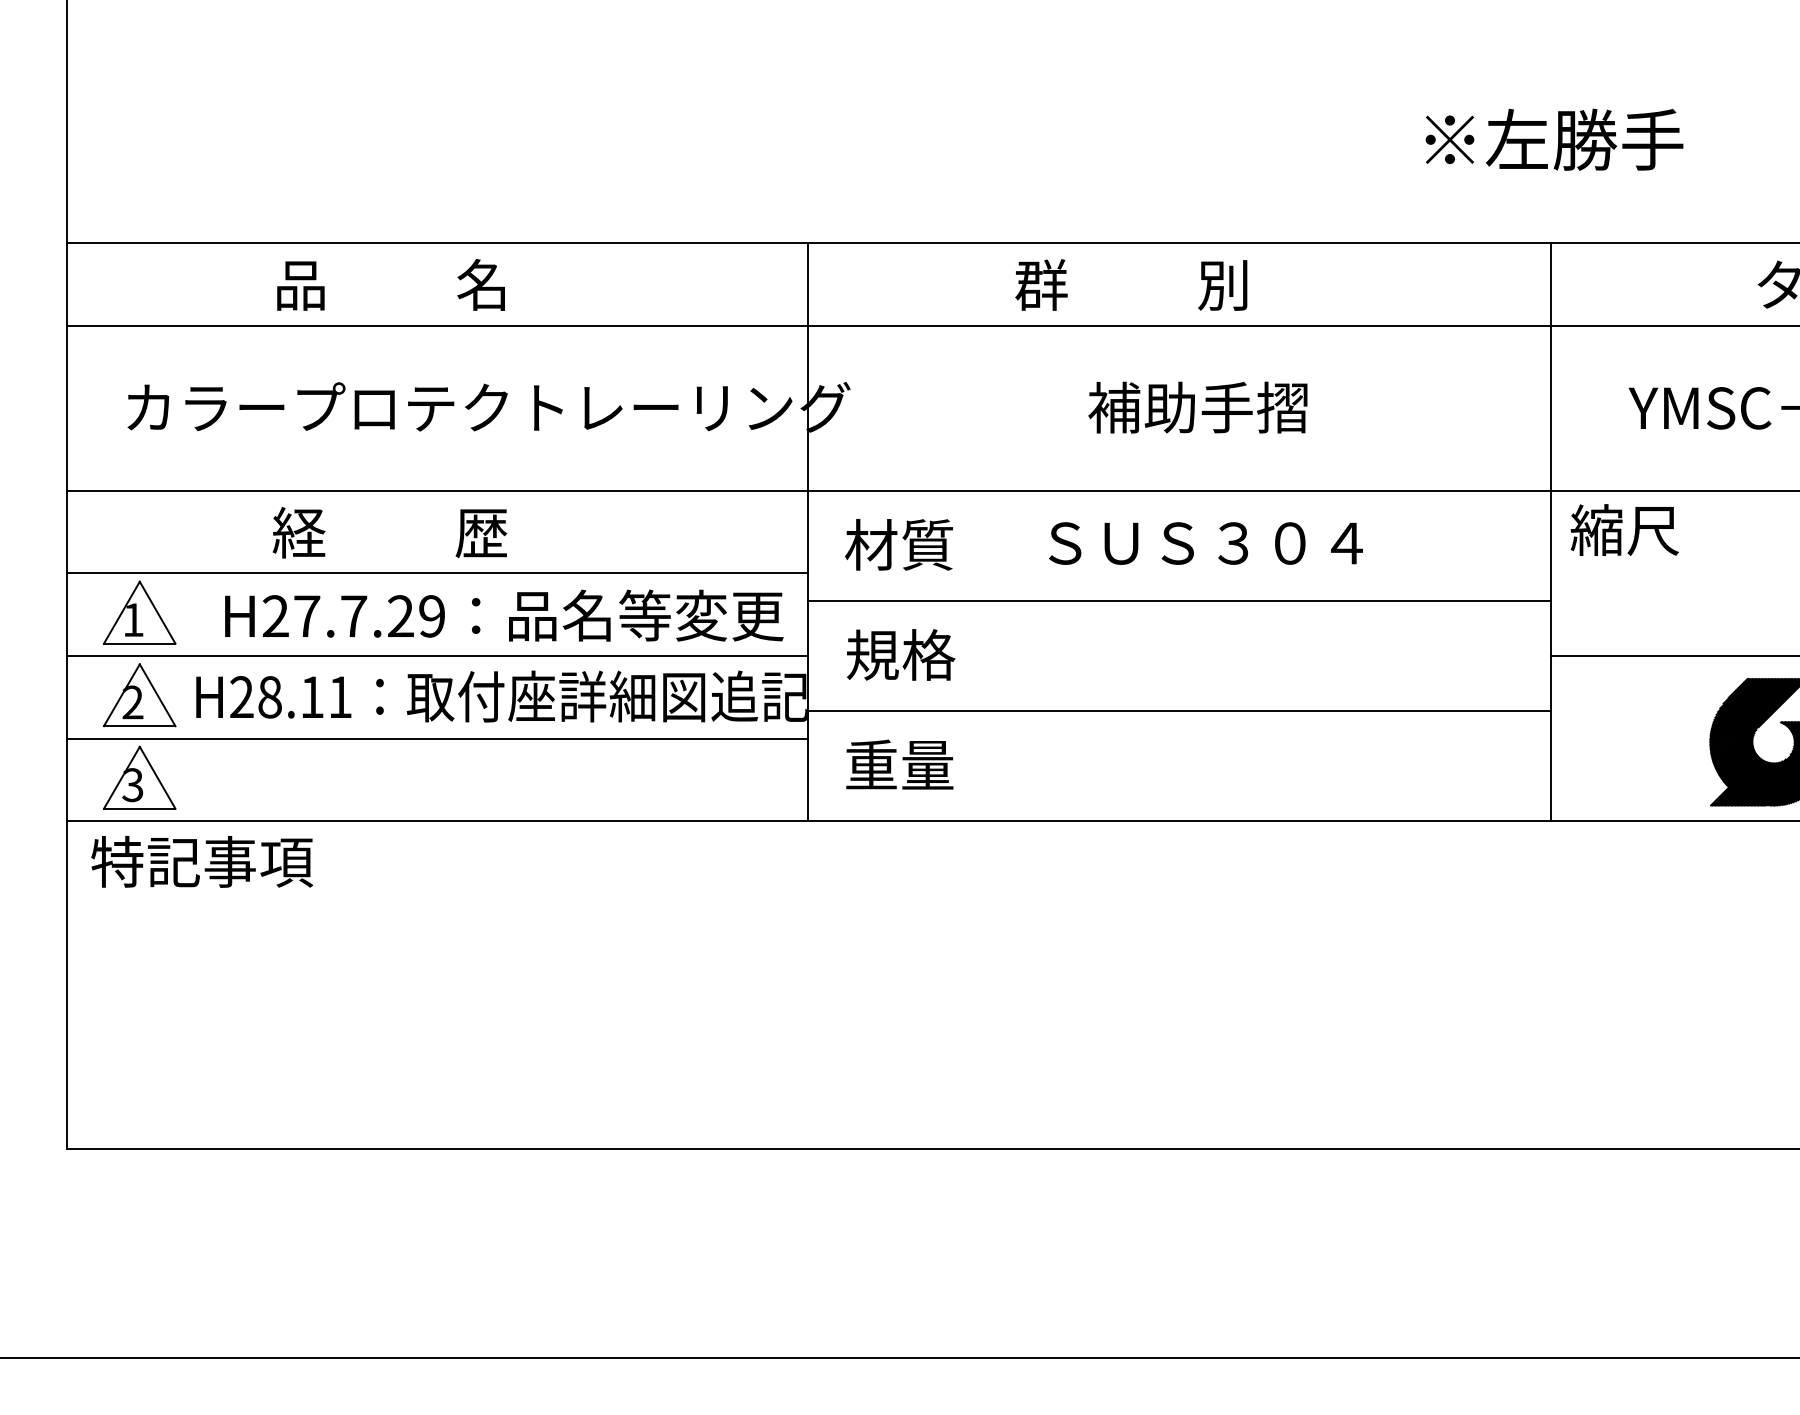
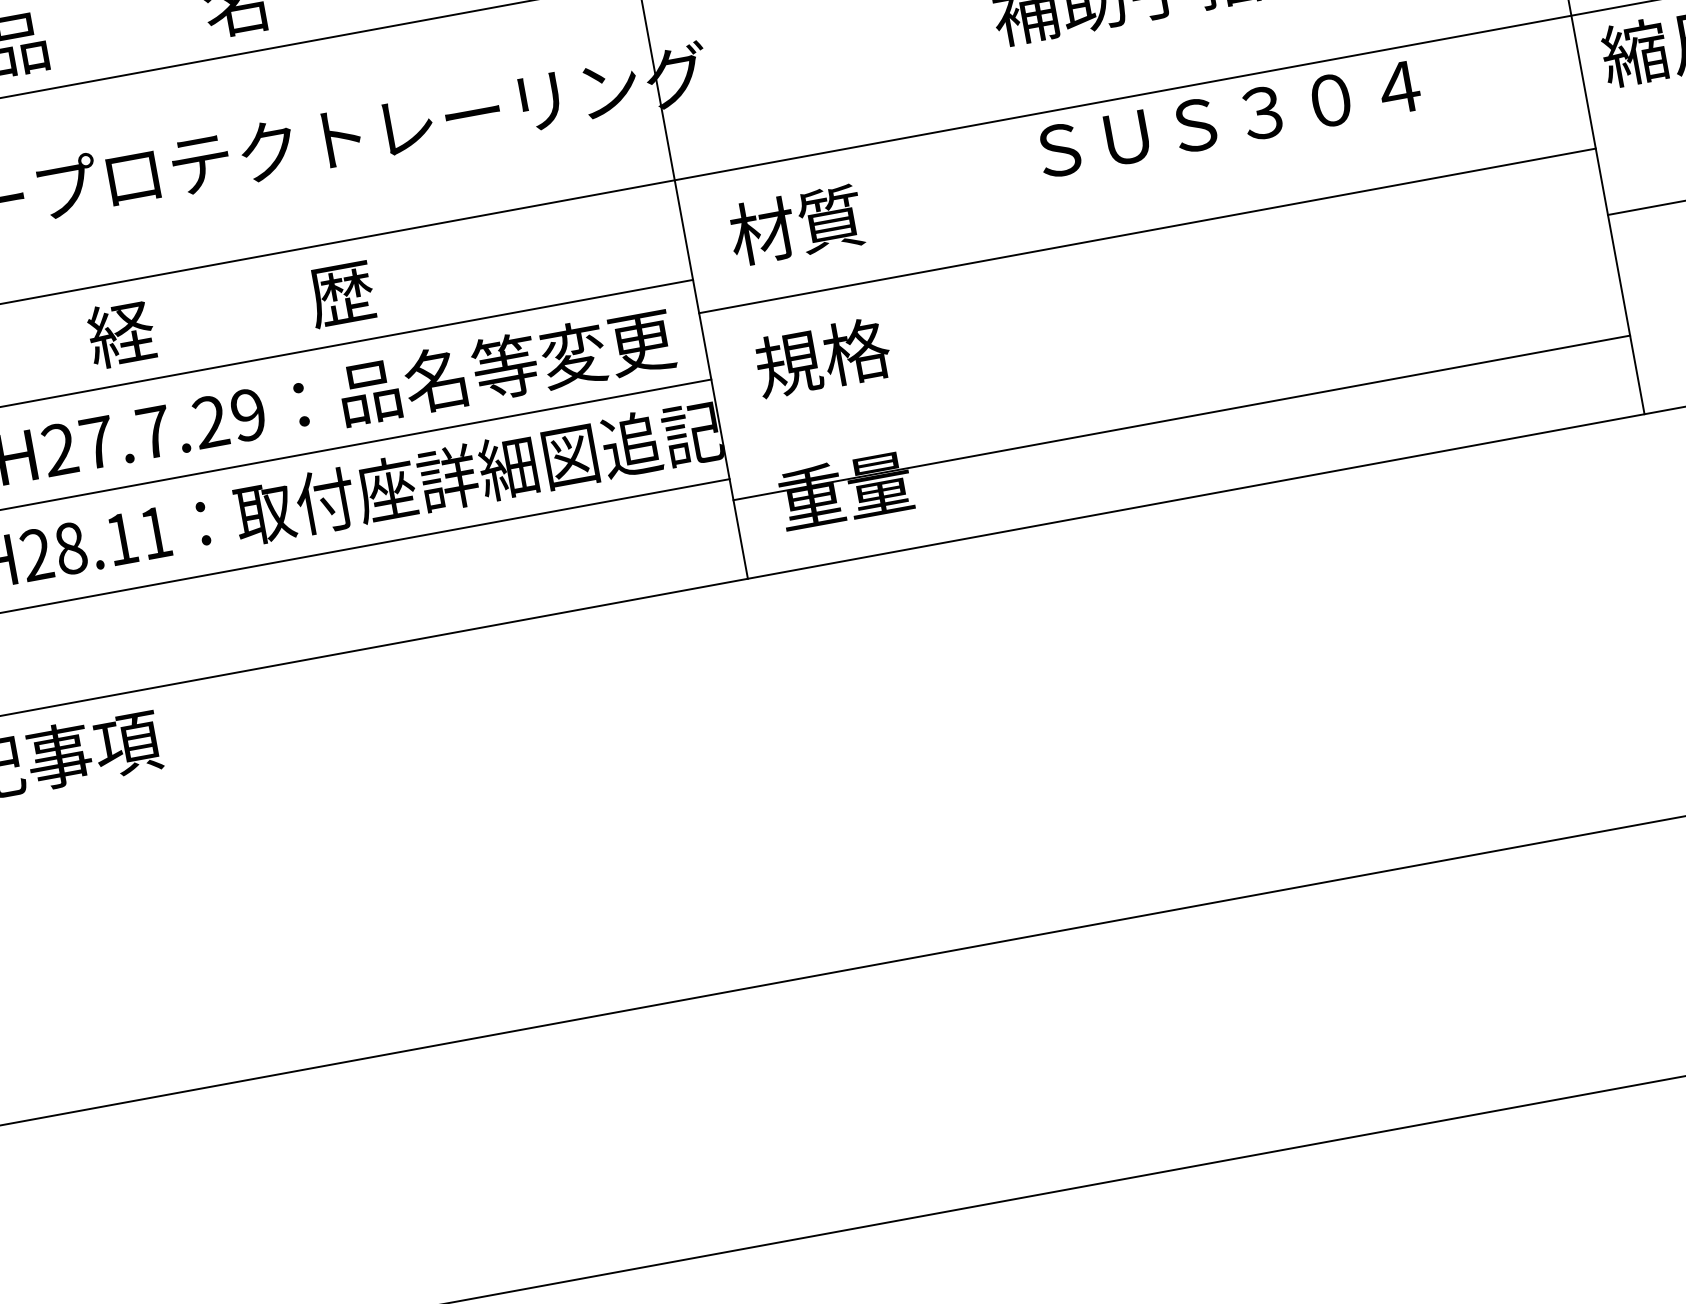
text: (389, 532) -> (230, 313), moved
text: (1205, 543) -> (1228, 119), moved
line: (1179, 711) -> (1181, 418), moved

